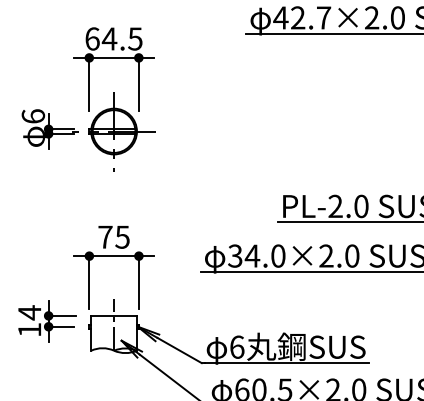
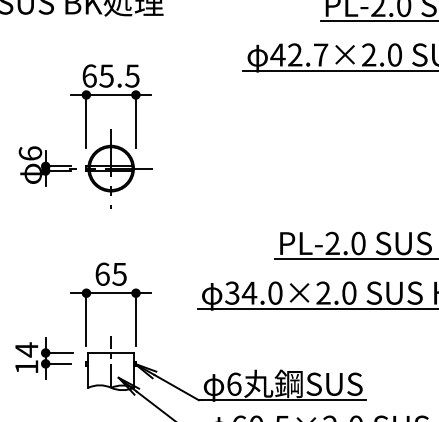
text: (109, 38) -> (106, 75), 64.5 -> 65.5
text: (105, 236) -> (102, 273), 75 -> 65

